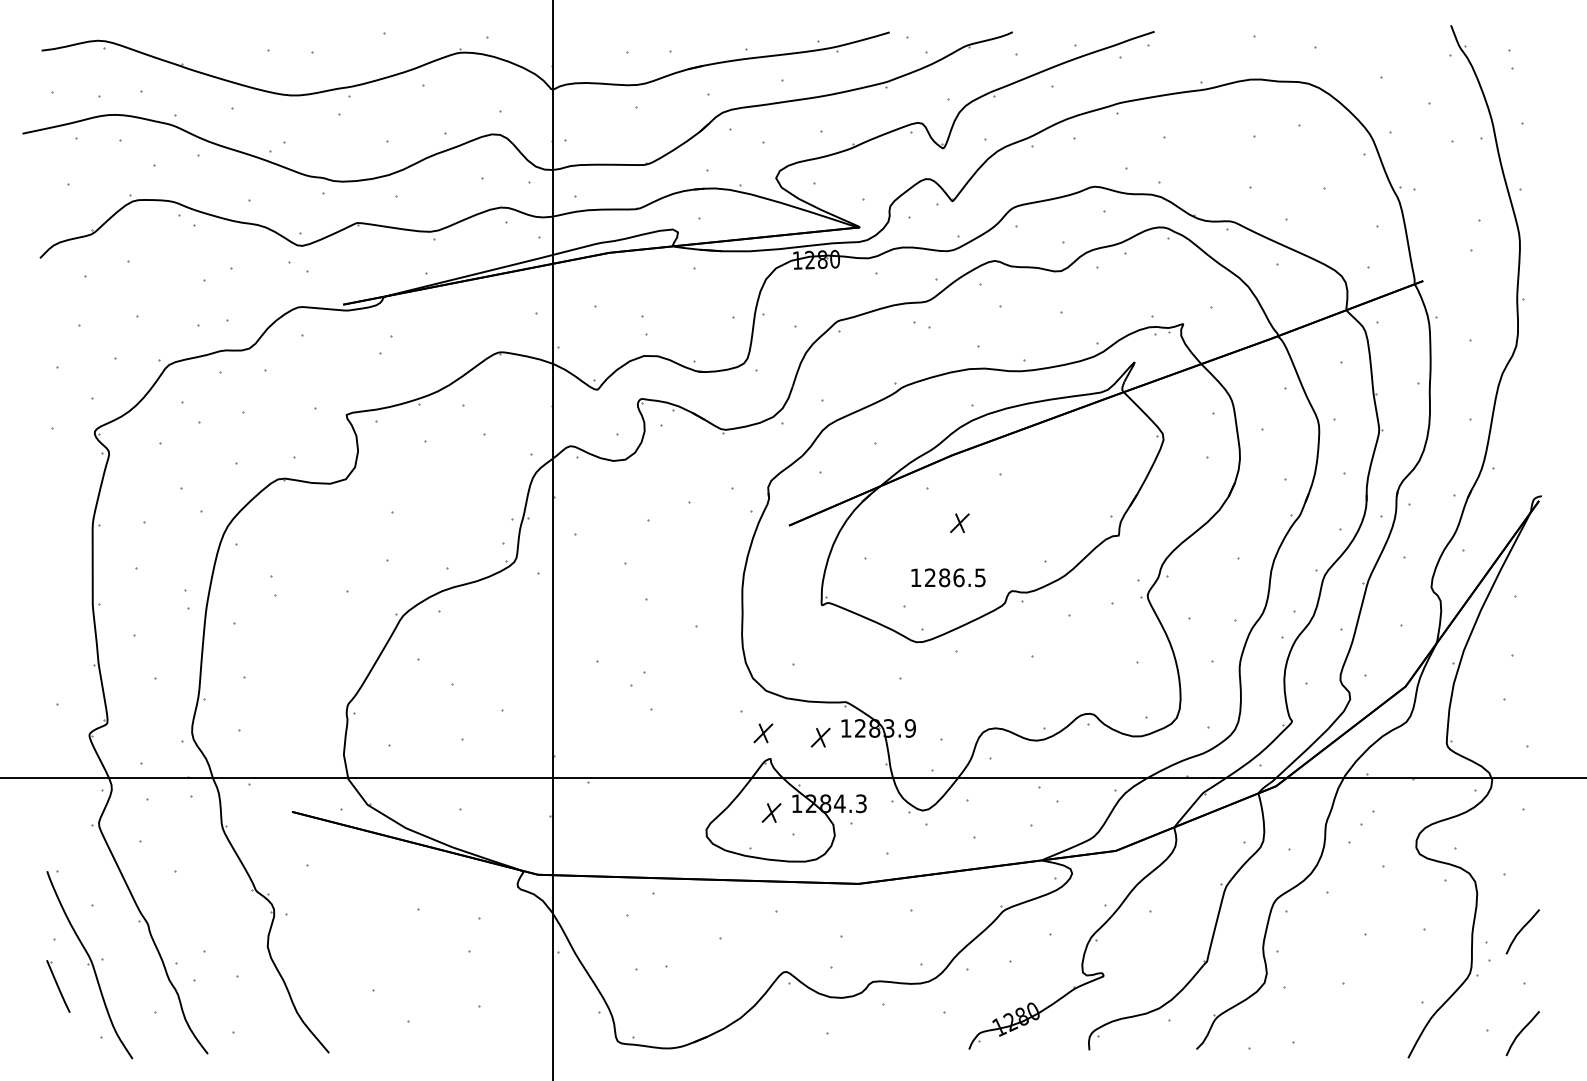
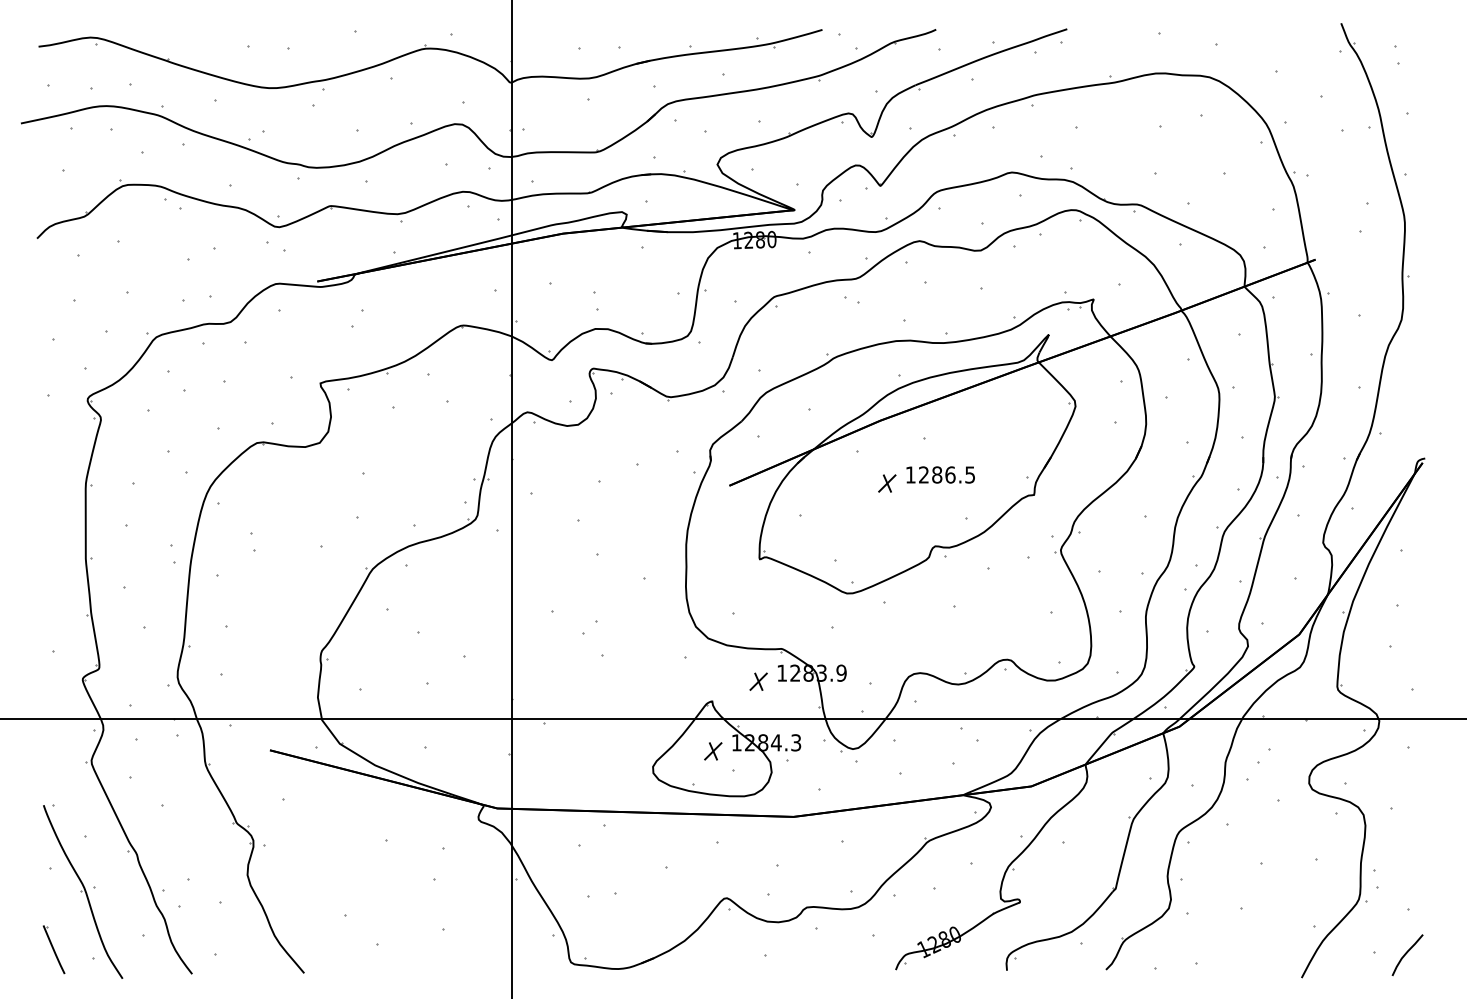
text: (948, 577) -> (940, 474), moved
part: (763, 733) -> (705, 677), removed
curve: (1521, 931) -> (1406, 860), removed
part: (57, 986) -> (53, 949), moved

